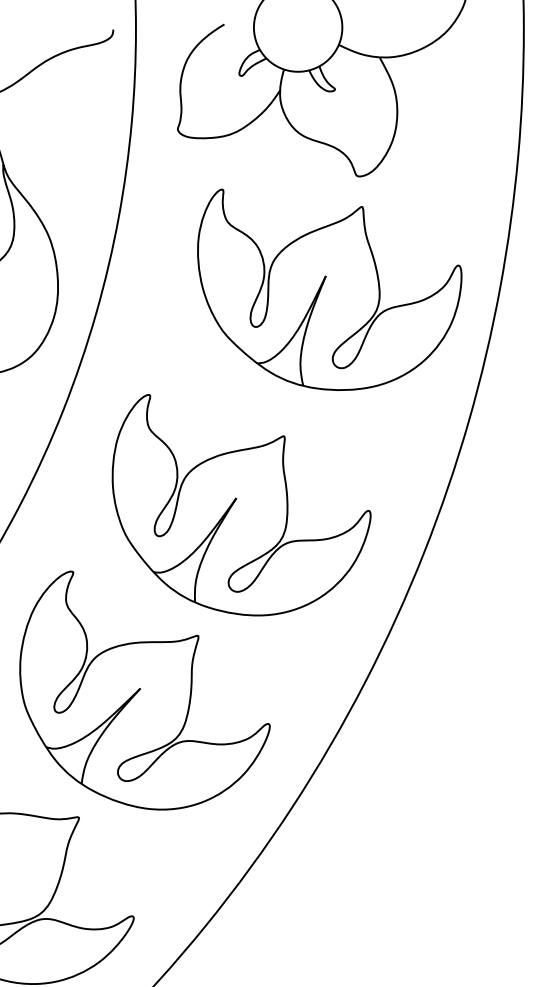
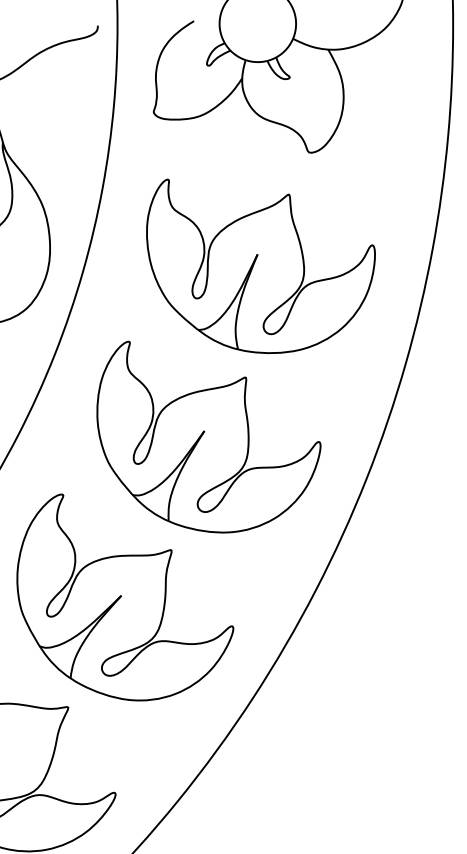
part: (329, 289) -> (260, 266), moved

